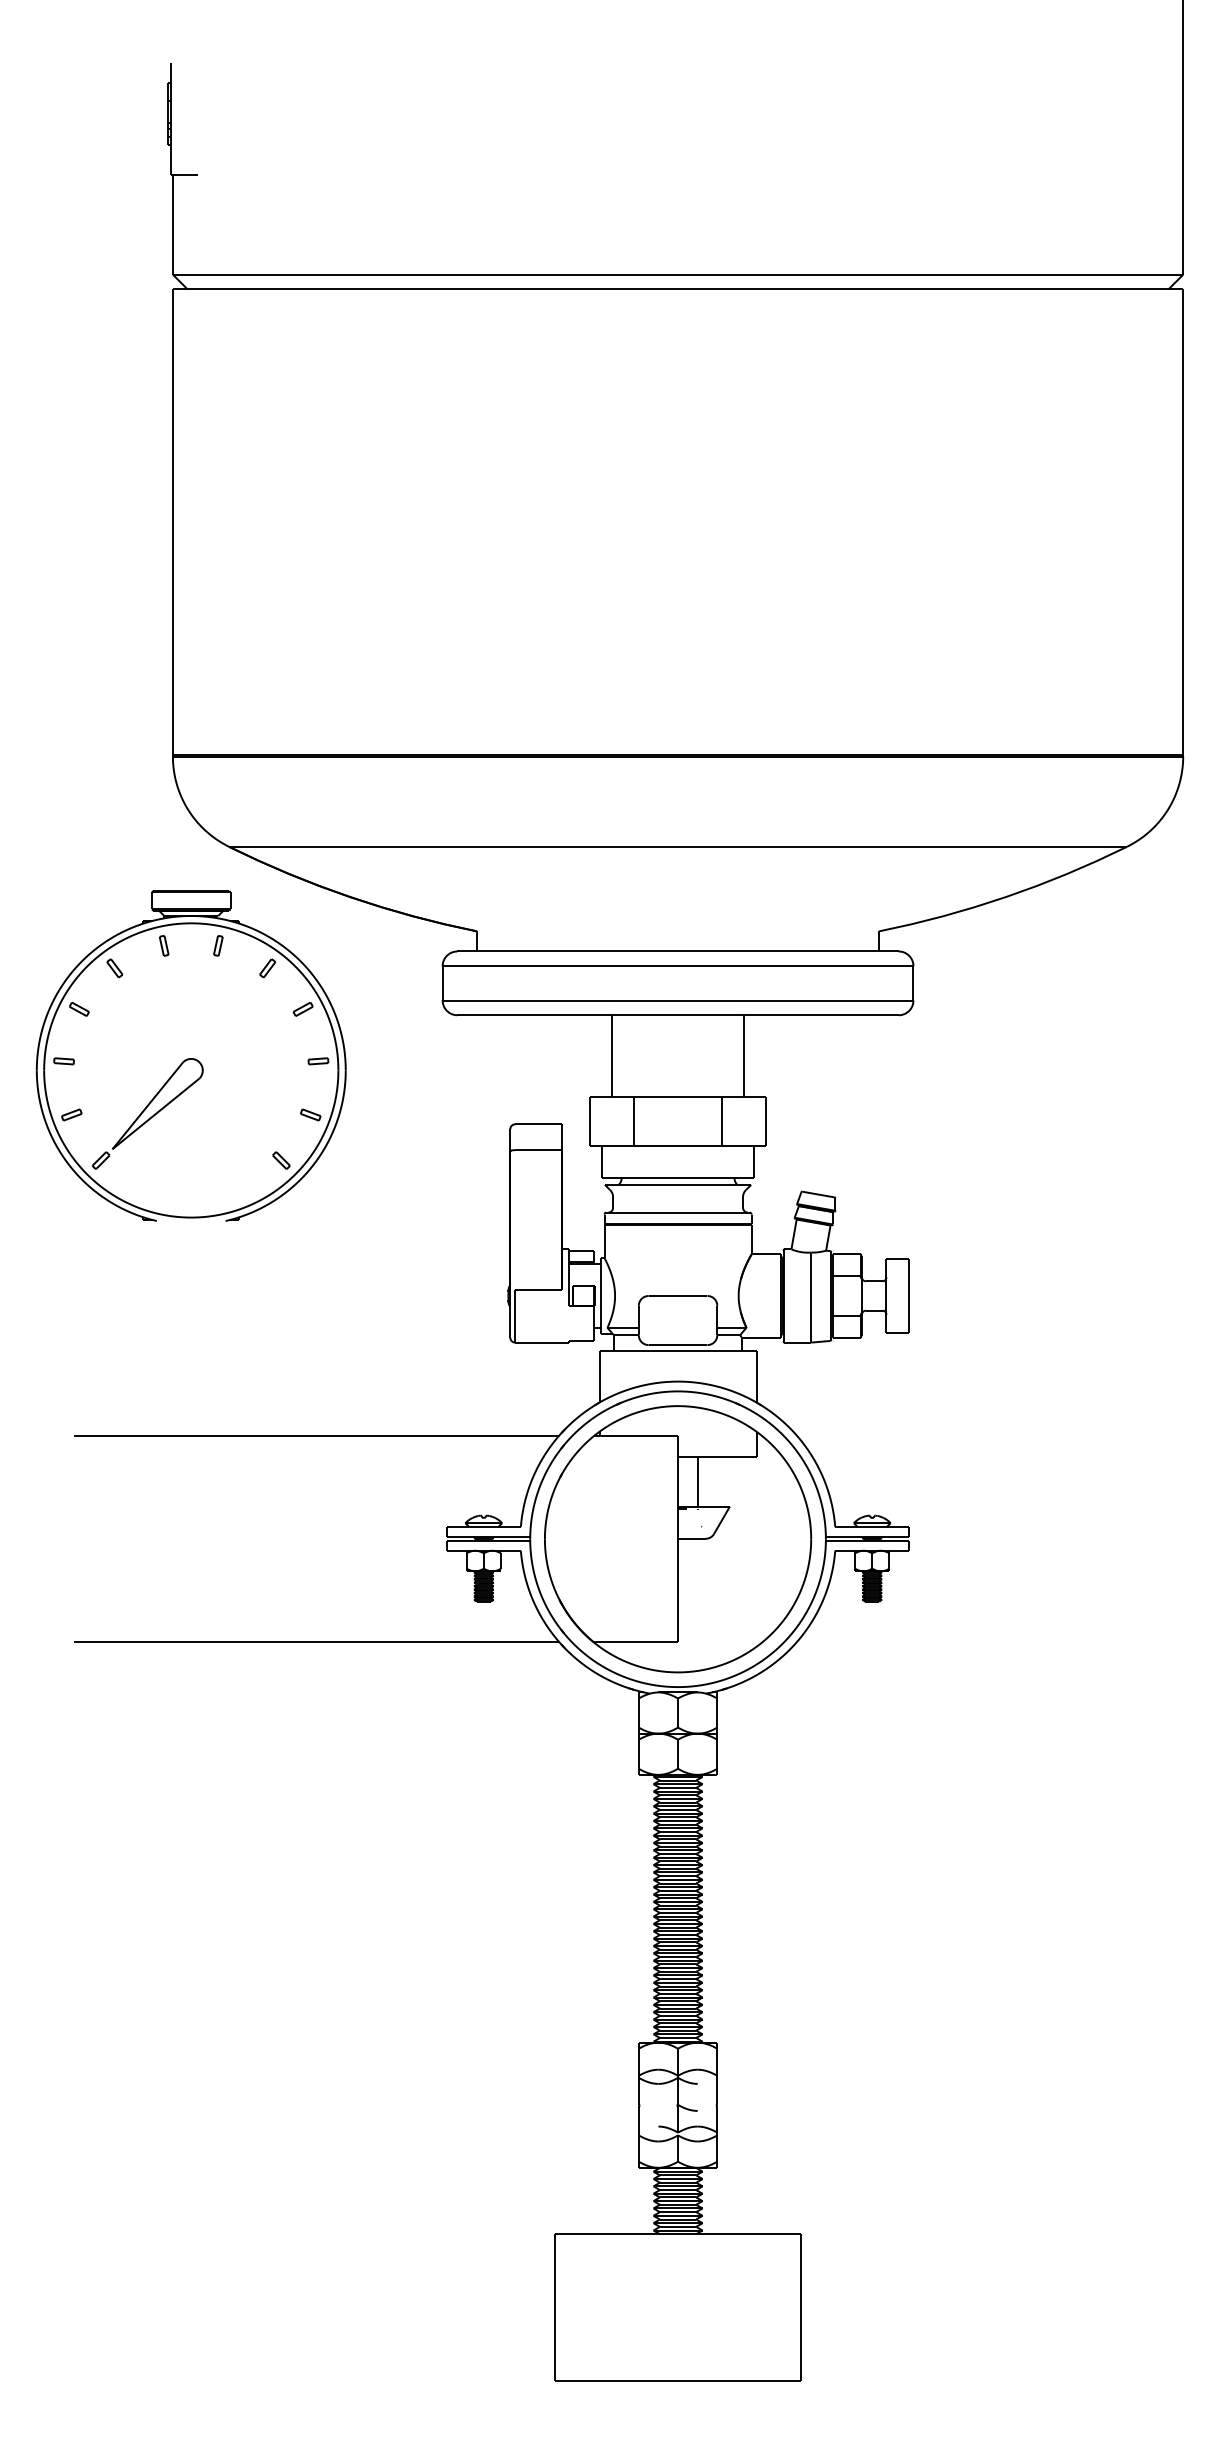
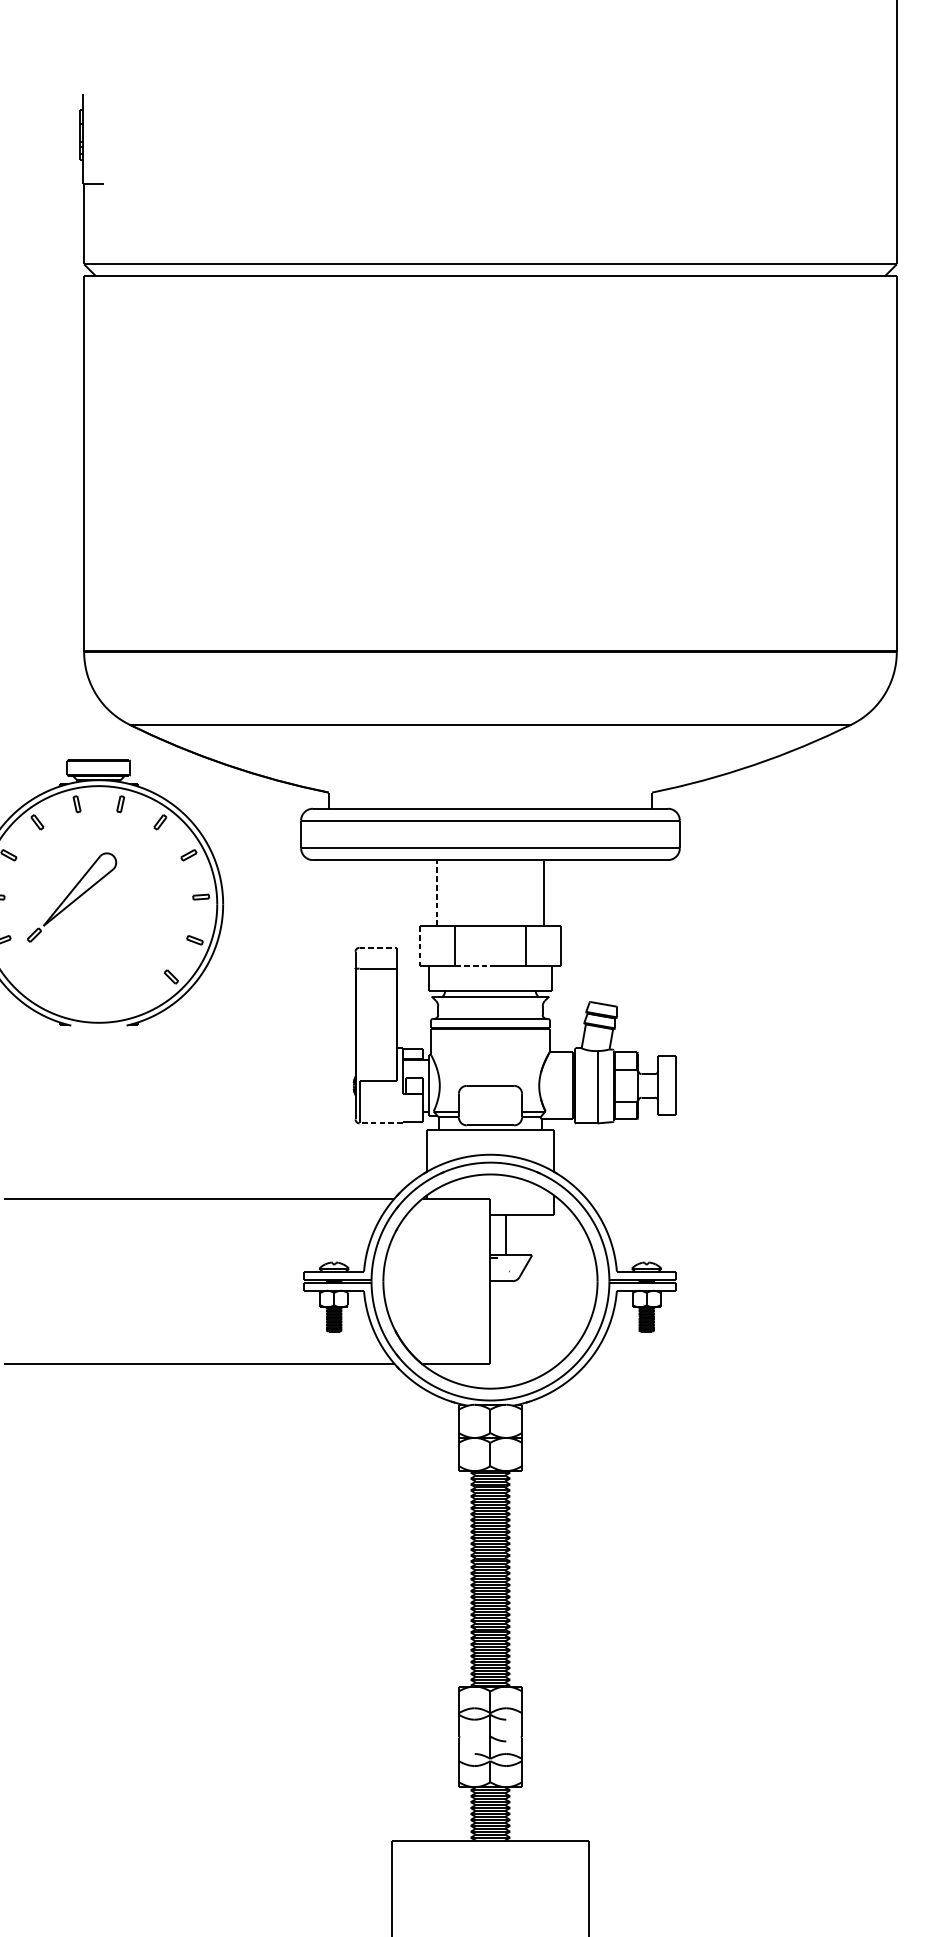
line: (612, 1055) -> (437, 892), solid -> dashed
part: (147, 1113) -> (71, 897), moved
line: (590, 1121) -> (420, 945), solid -> dashed
line: (539, 1124) -> (379, 947), solid -> dashed
line: (656, 1146) -> (473, 965), solid -> dashed
line: (542, 1342) -> (381, 1123), solid -> dashed

